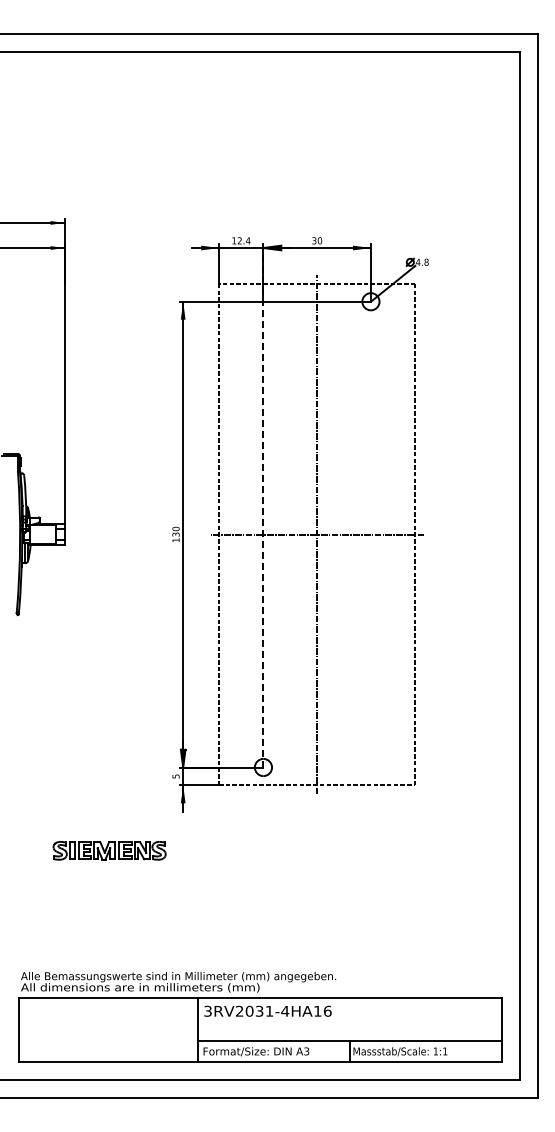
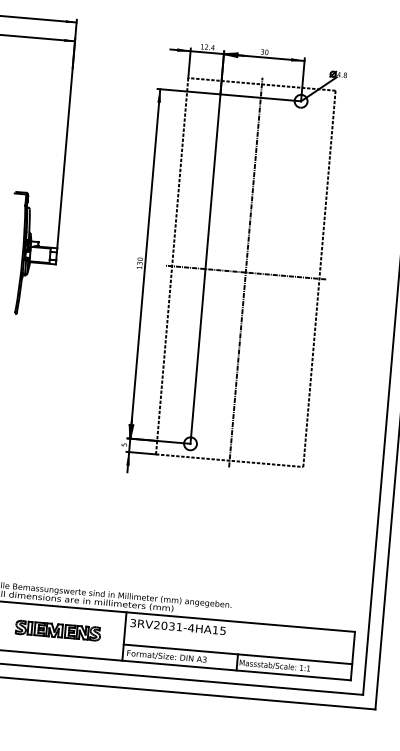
line: (263, 505) -> (207, 247), dashed -> solid
part: (109, 850) -> (58, 630), moved
text: (327, 1010) -> (222, 630), 3RV2031-4HA16 -> 3RV2031-4HA15

